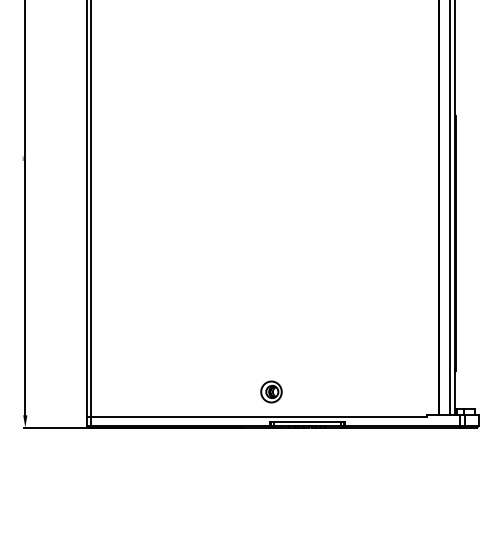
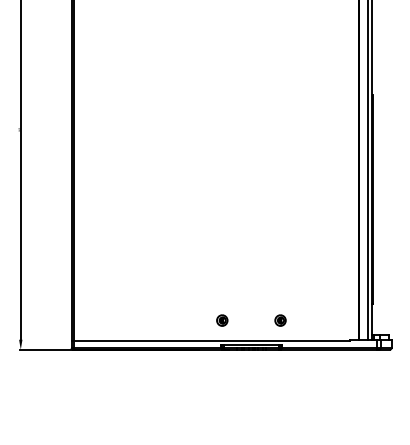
part: (271, 391) -> (222, 320), size x0.62
part: (342, 391) -> (280, 320), added

